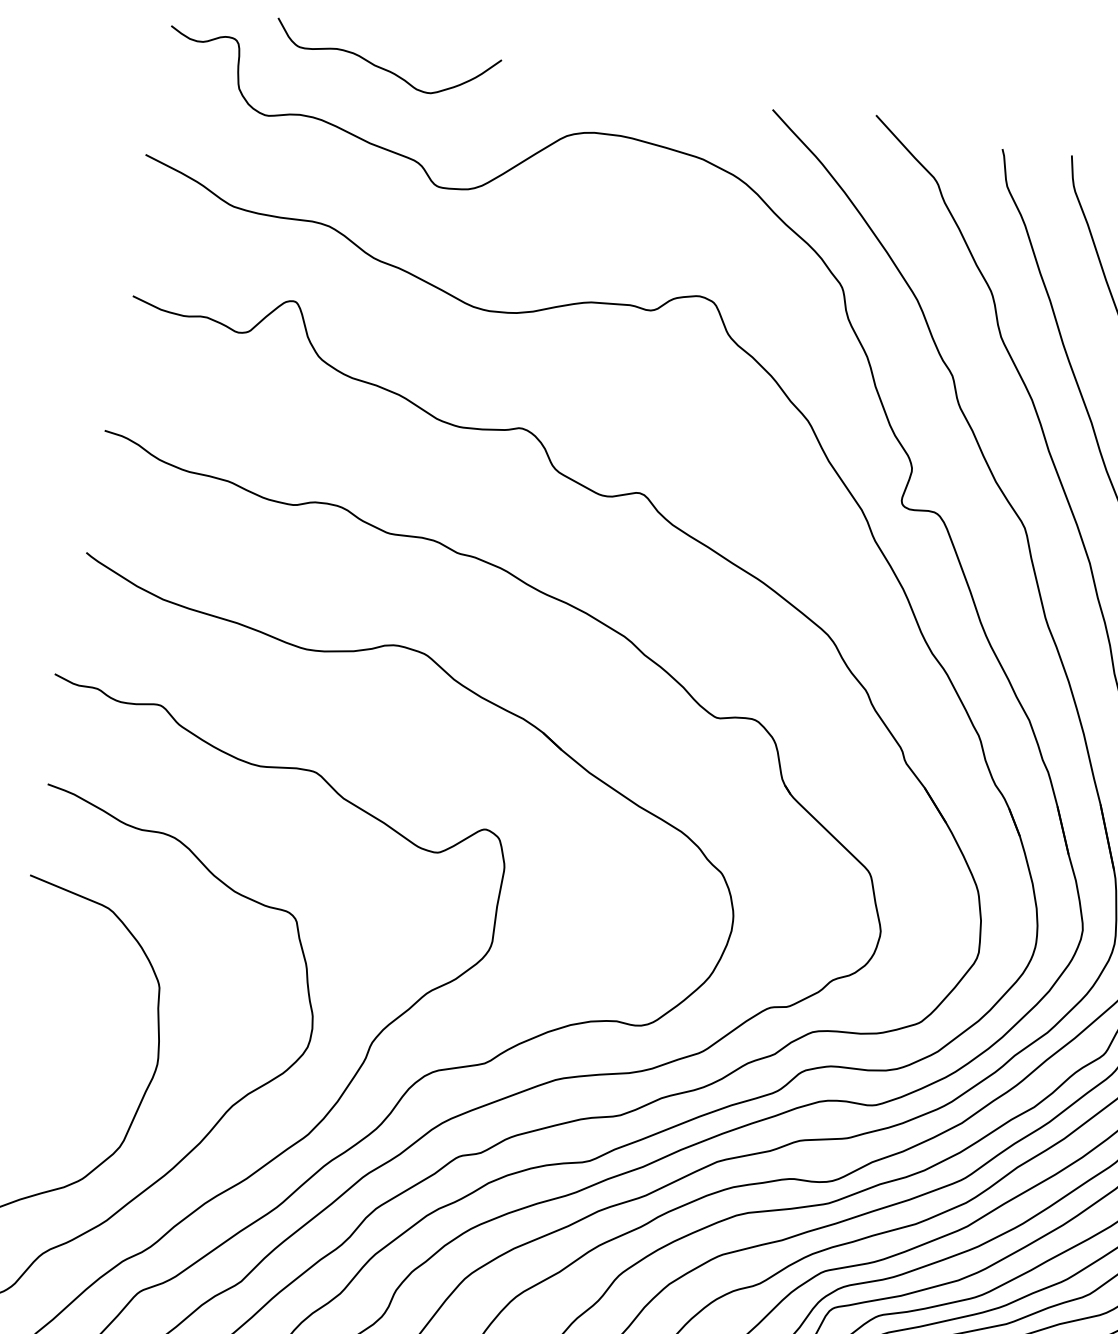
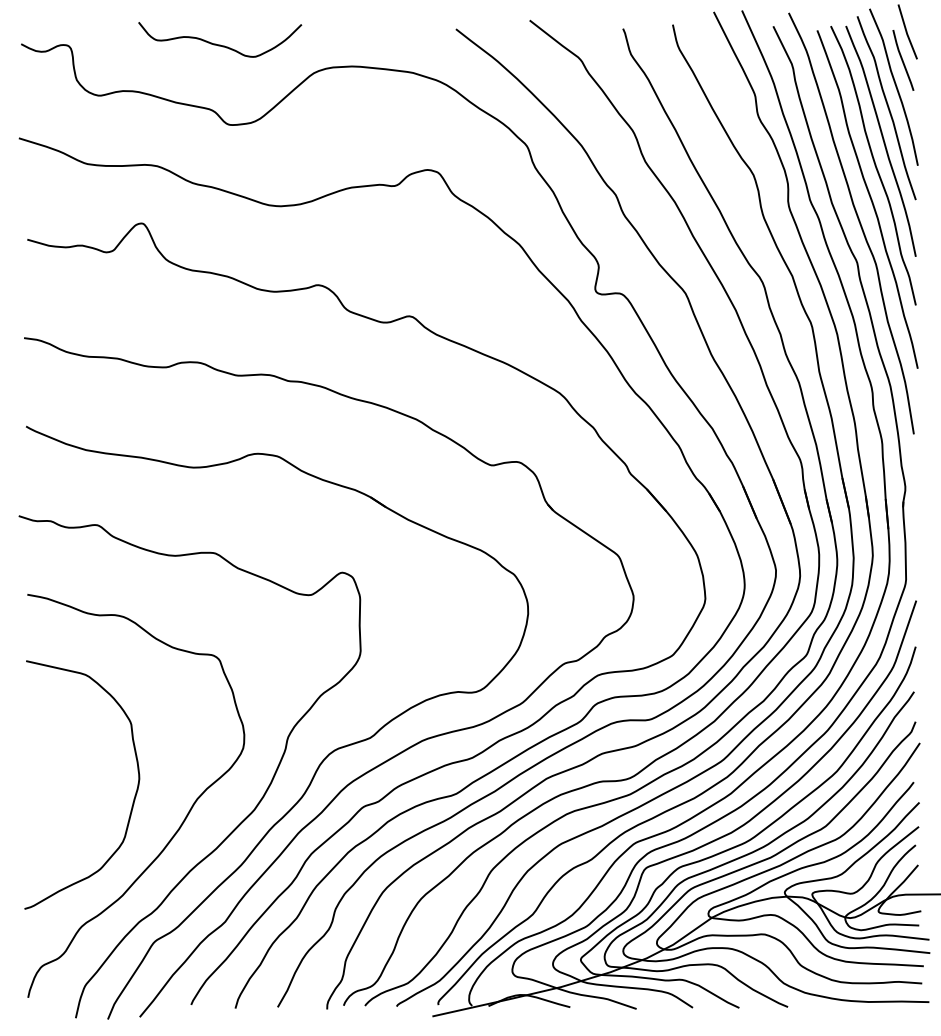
curve: (385, 68) -> (220, 44), moved

